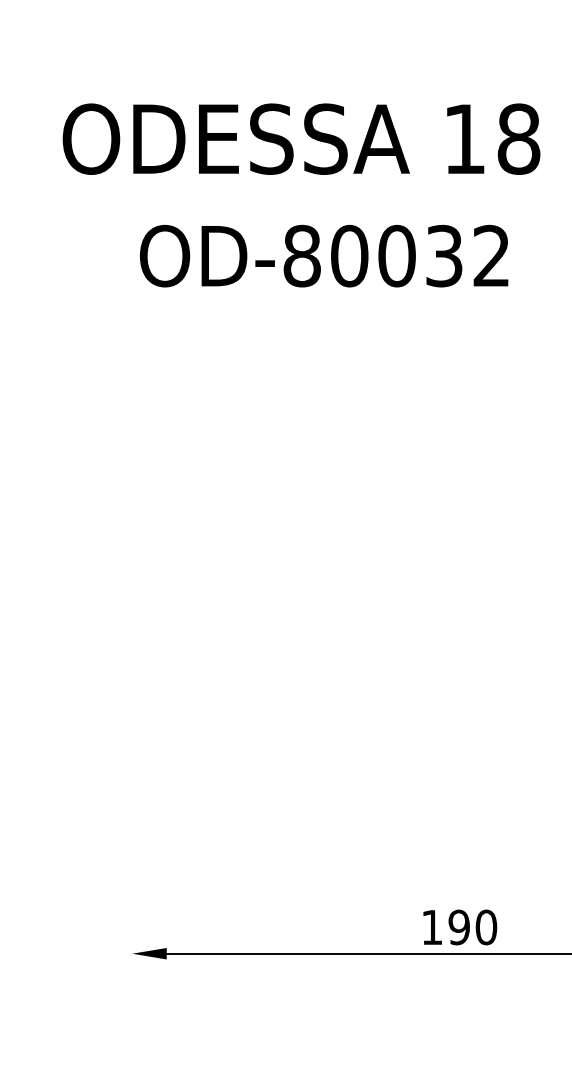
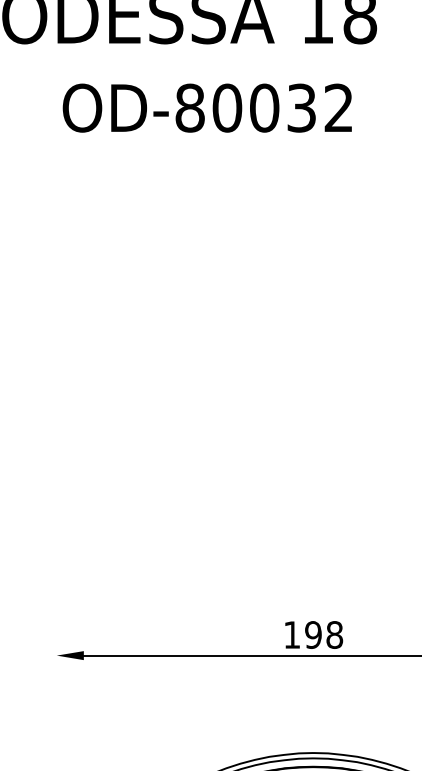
text: (486, 927) -> (334, 635), 190 -> 198

